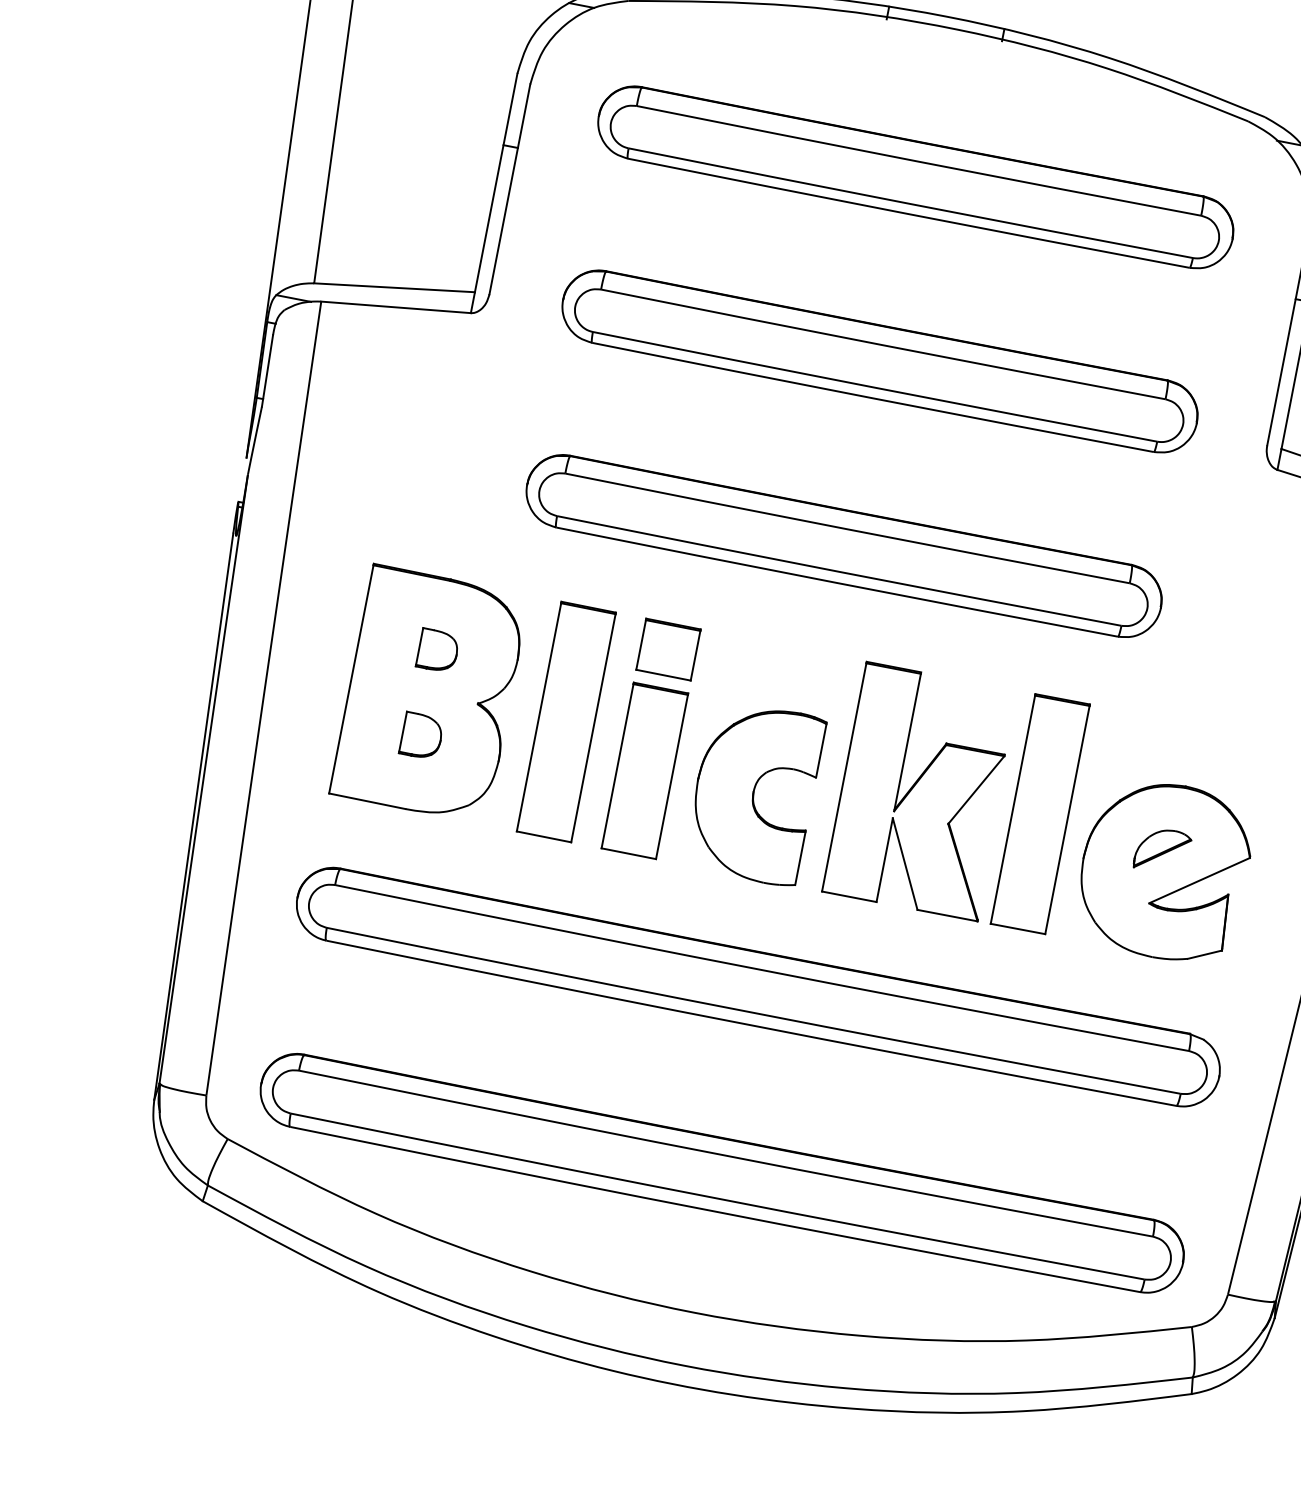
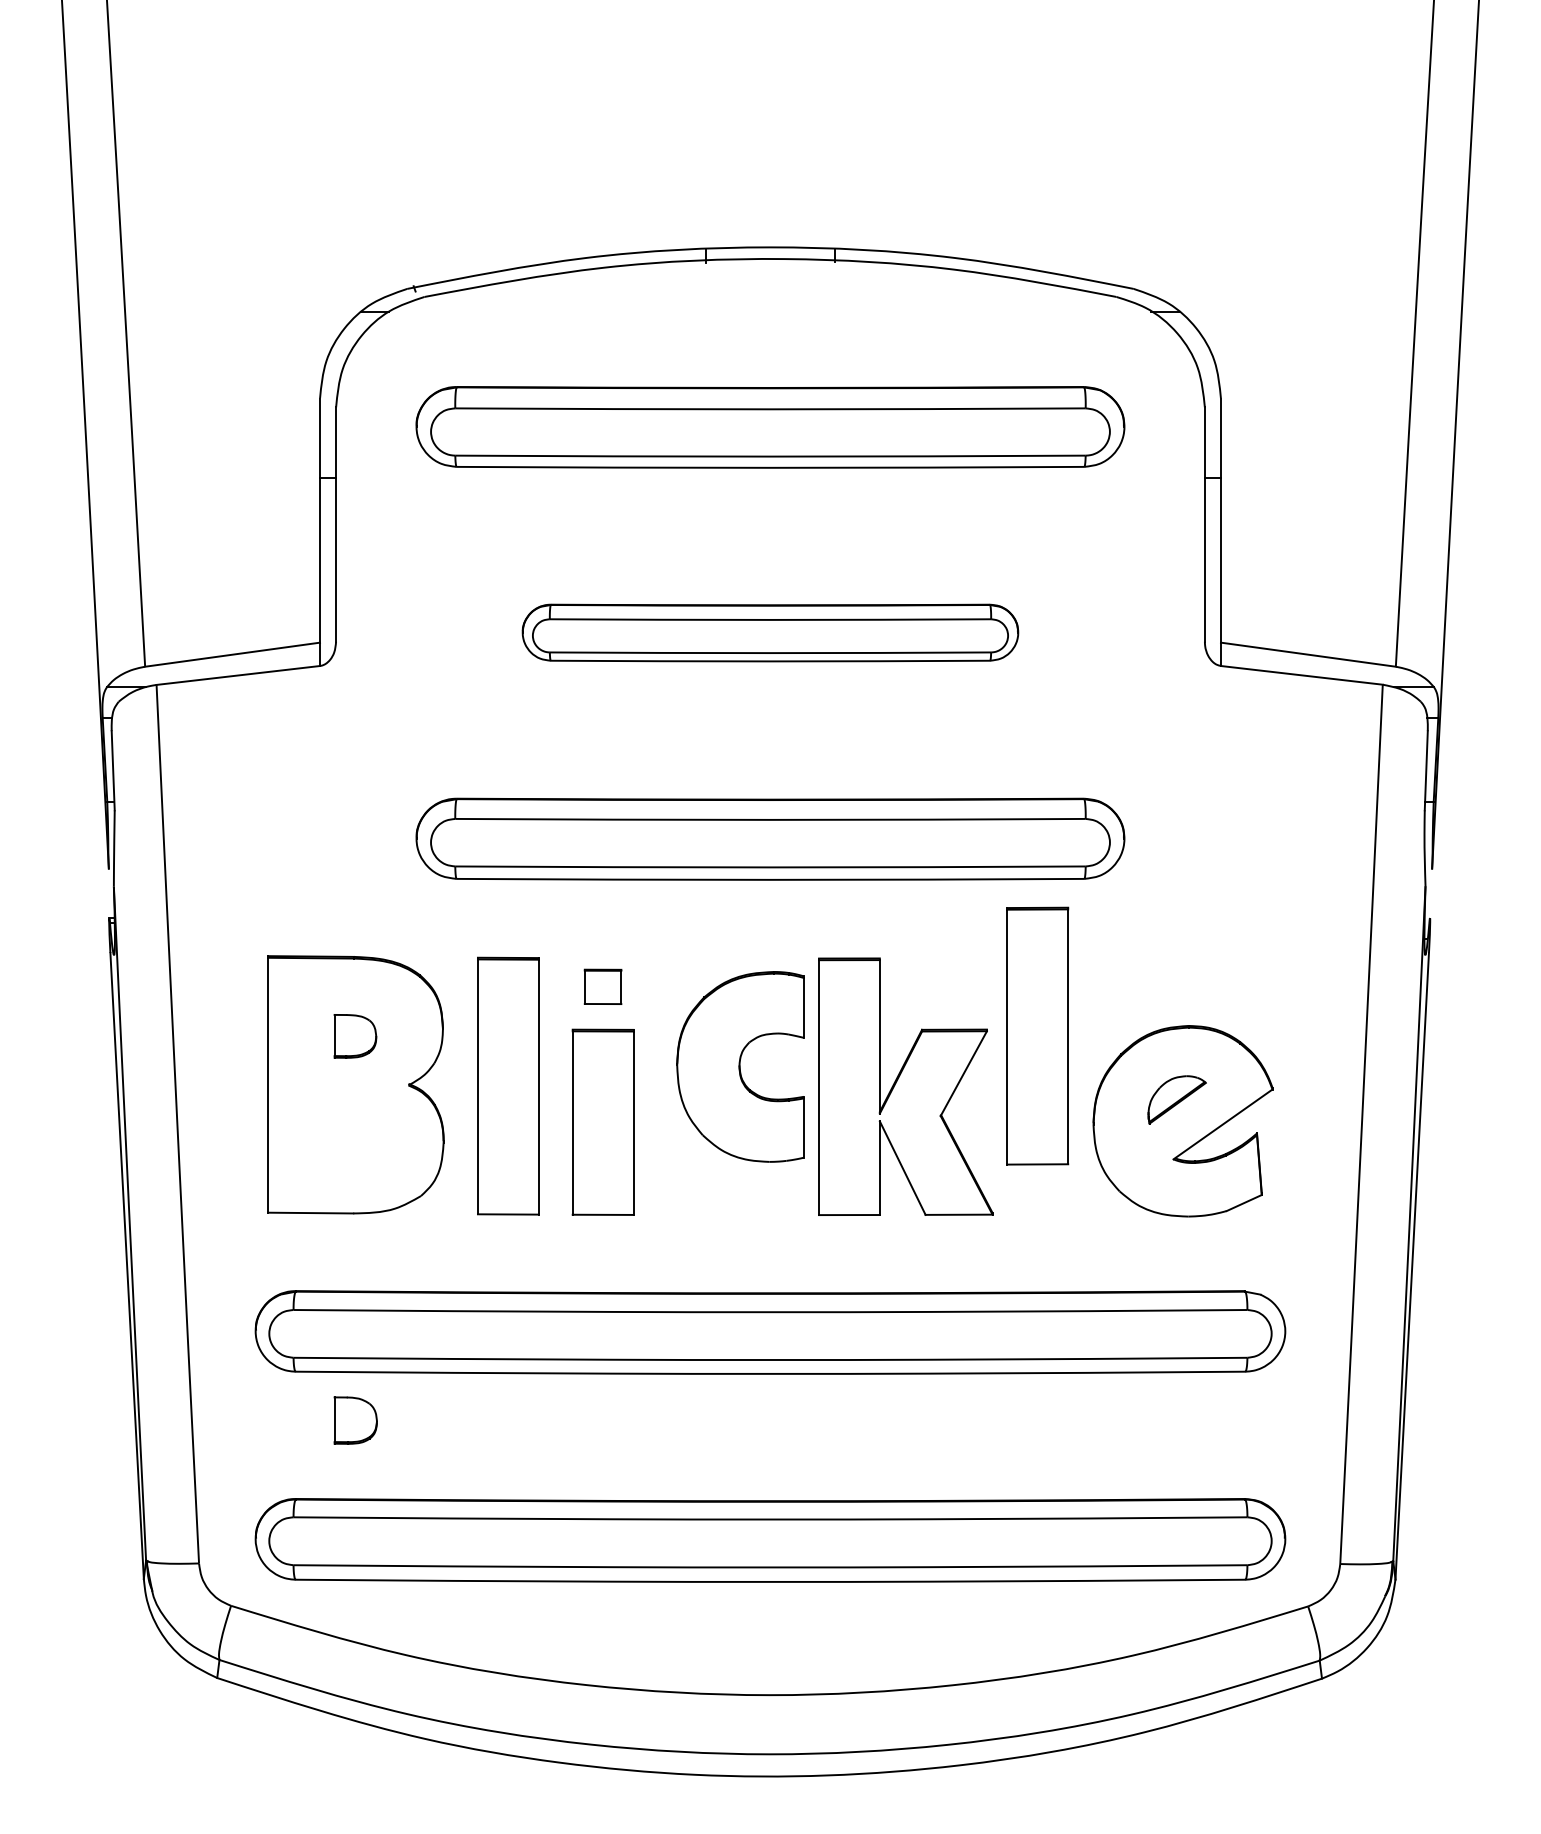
part: (880, 361) -> (770, 632), size x0.7
part: (667, 649) -> (602, 986), size x0.6
part: (421, 736) -> (355, 1420), moved
part: (754, 792) -> (740, 1066), moved
part: (1040, 813) -> (1037, 1035), moved

